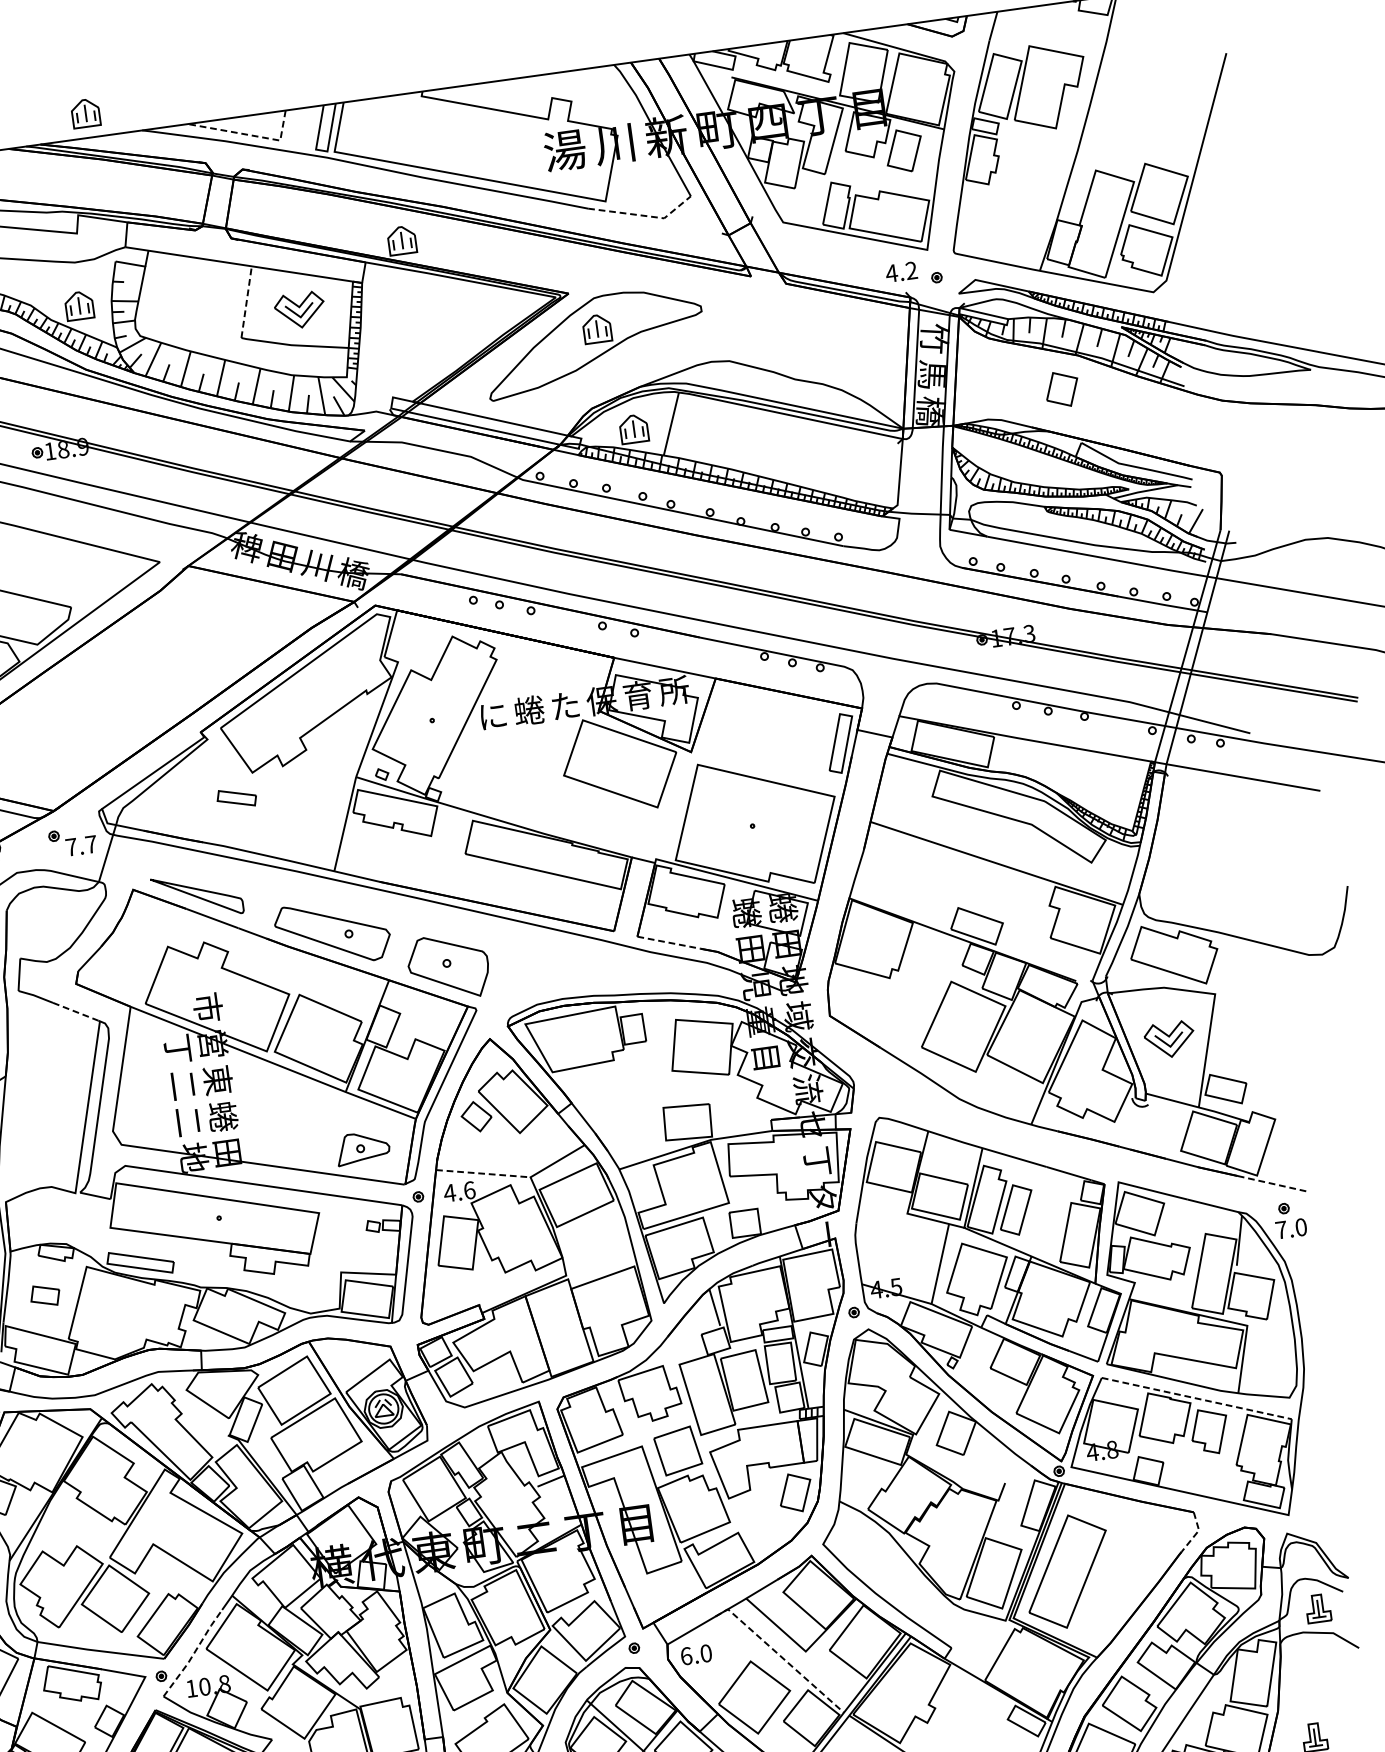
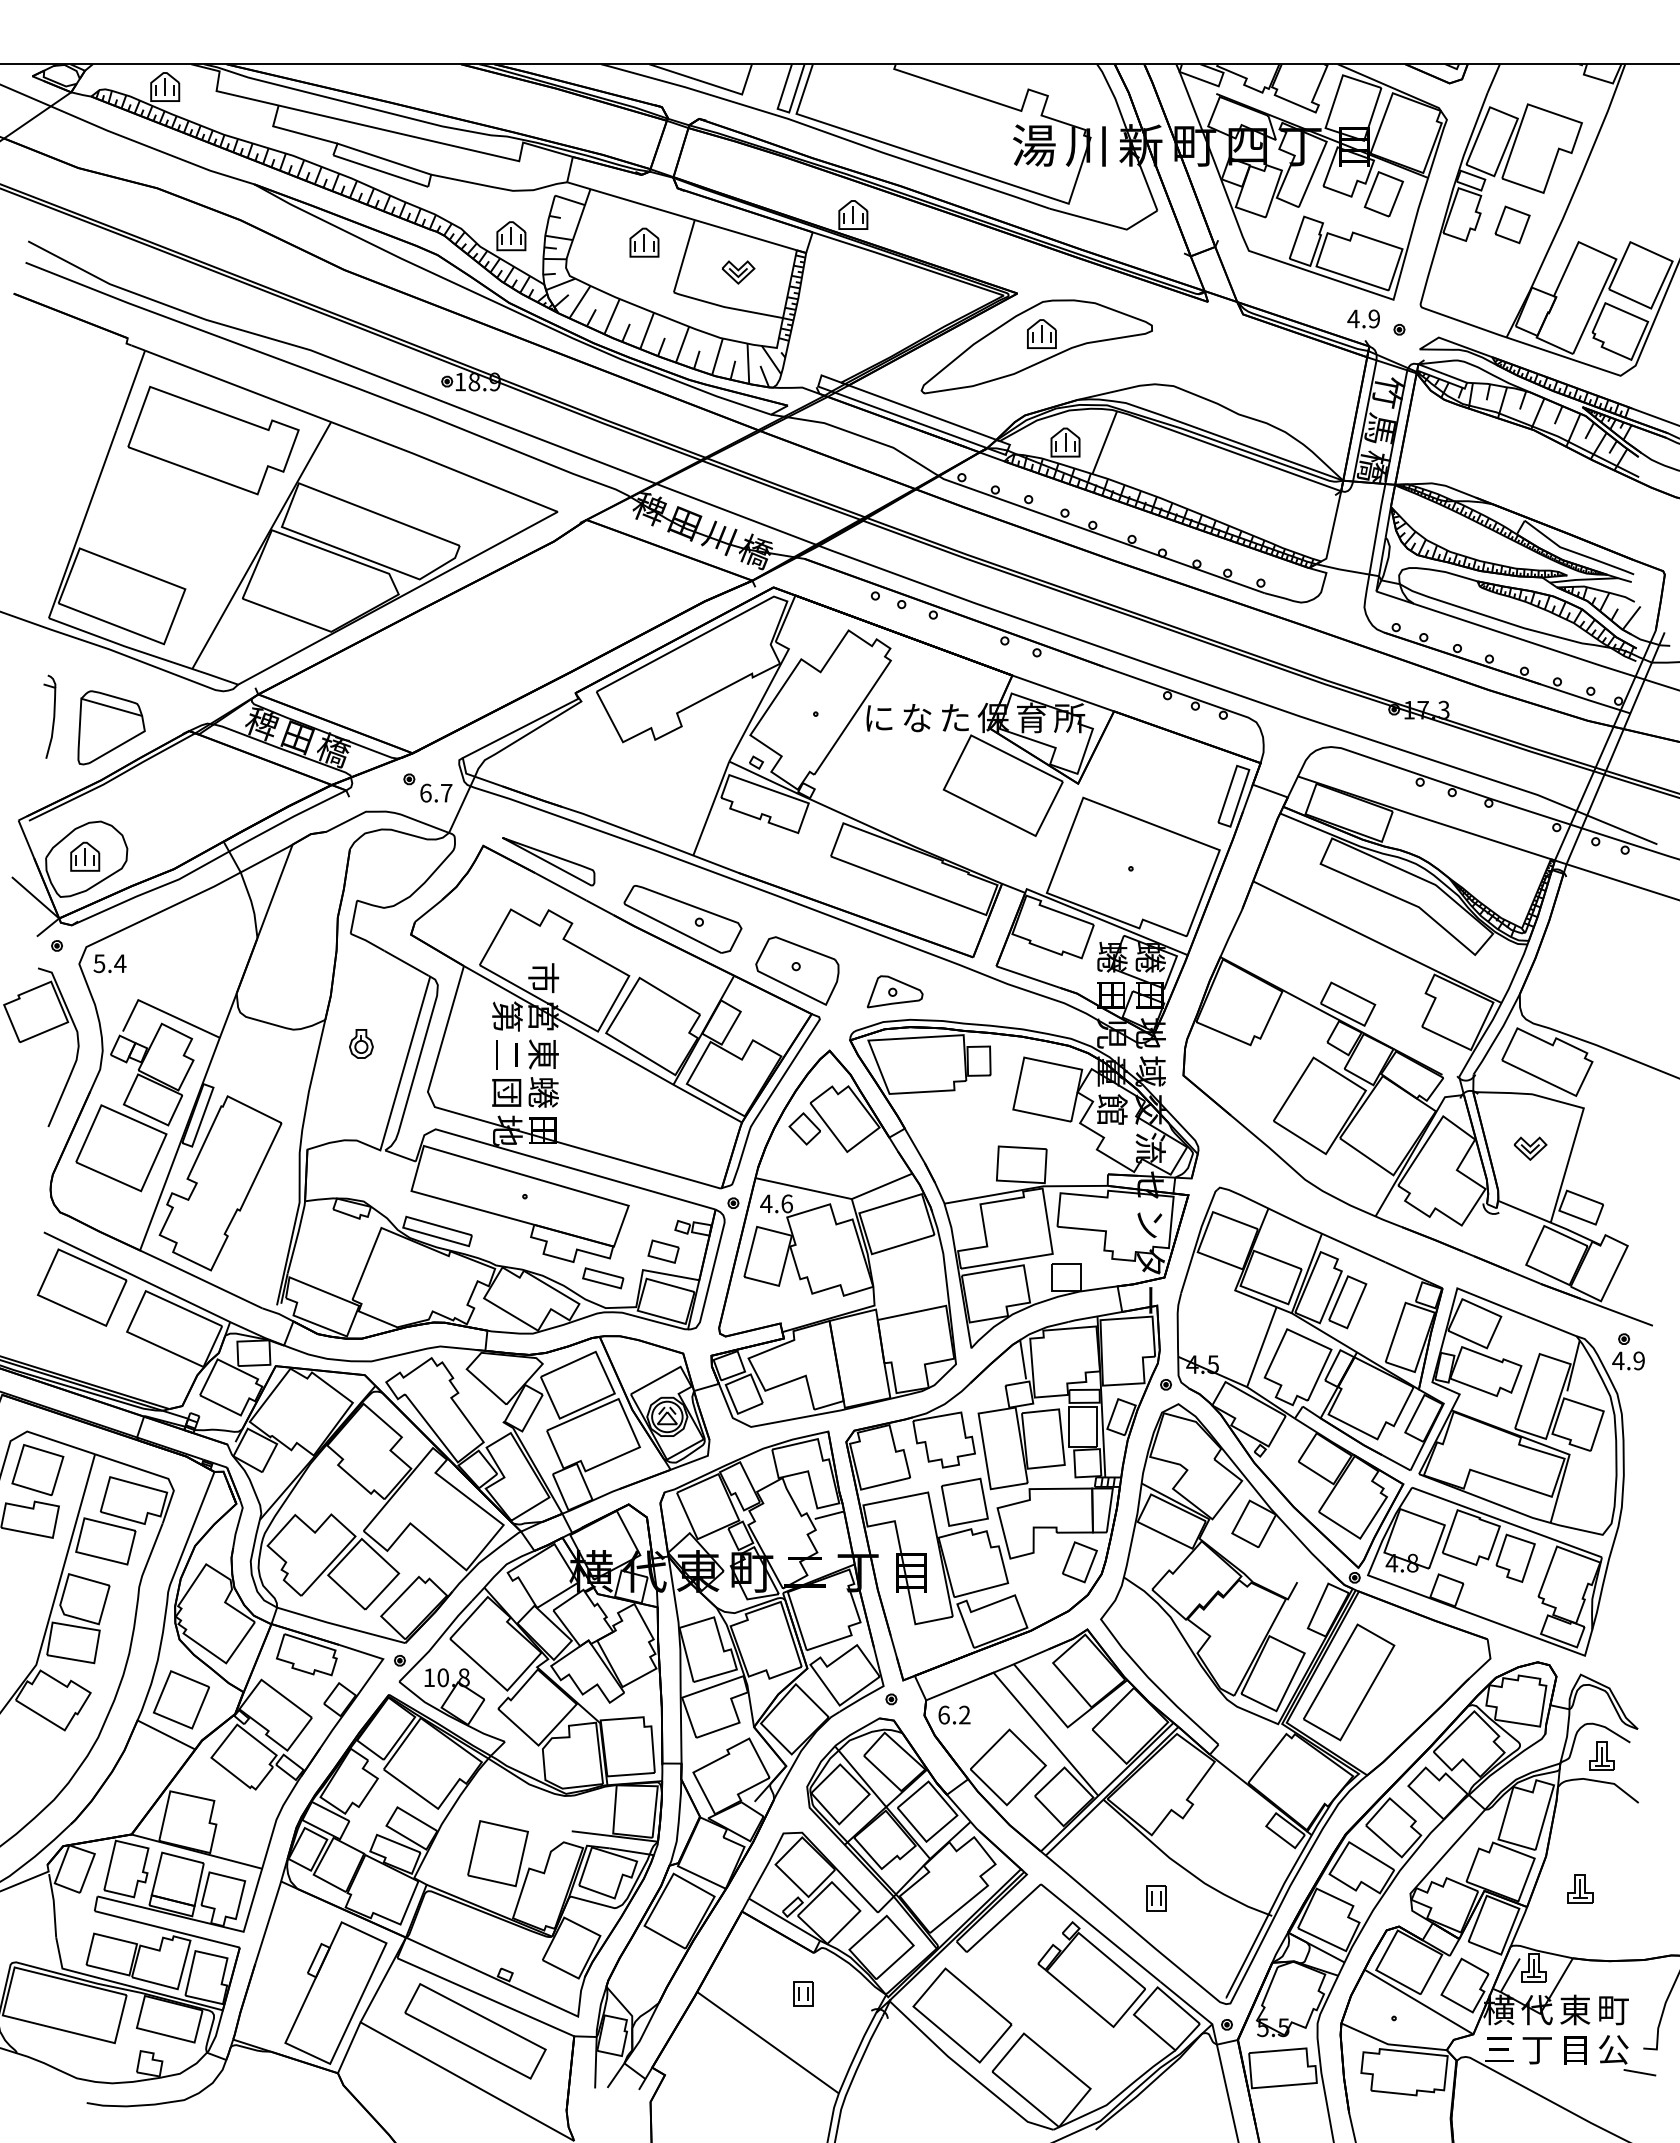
part: (85, 113) -> (644, 242), moved
line: (248, 135) -> (710, 84), dashed -> solid
line: (644, 216) -> (1106, 224), dashed -> solid
text: (911, 271) -> (1374, 319), 4.2 -> 4.9
line: (246, 302) -> (684, 256), dashed -> solid
part: (300, 310) -> (738, 272), size x0.62
part: (1062, 389) -> (1512, 224), moved
text: (528, 710) -> (916, 717), 蜷 -> な
part: (237, 798) -> (603, 1278), moved
text: (71, 846) -> (425, 792), 7.7 -> 6.7
line: (670, 942) -> (1029, 977), dashed -> solid
line: (76, 1011) -> (407, 963), dashed -> solid
part: (1169, 1039) -> (1530, 1148), size x0.62
text: (178, 1049) -> (507, 1016), 丁 -> 第
text: (766, 1057) -> (1112, 1109), 目 -> 館
part: (43, 1093) -> (361, 1043), added
text: (187, 1121) -> (506, 1092), 二 -> 団
part: (363, 1147) -> (895, 991), moved
text: (816, 1161) -> (1148, 1223), 丁 -> ン
line: (484, 1173) -> (804, 1188), dashed -> solid
line: (1274, 1184) -> (1617, 1312), dashed -> solid
text: (1291, 1228) -> (1628, 1360), 7.0 -> 4.9
part: (45, 1295) -> (663, 1251), moved
line: (1197, 1398) -> (1507, 1522), dashed -> solid
line: (1196, 1533) -> (1487, 1661), dashed -> solid
text: (705, 1652) -> (964, 1714), 6.0 -> 6.2
line: (193, 1654) -> (436, 1642), dashed -> solid
line: (779, 1655) -> (1040, 1727), dashed -> solid

